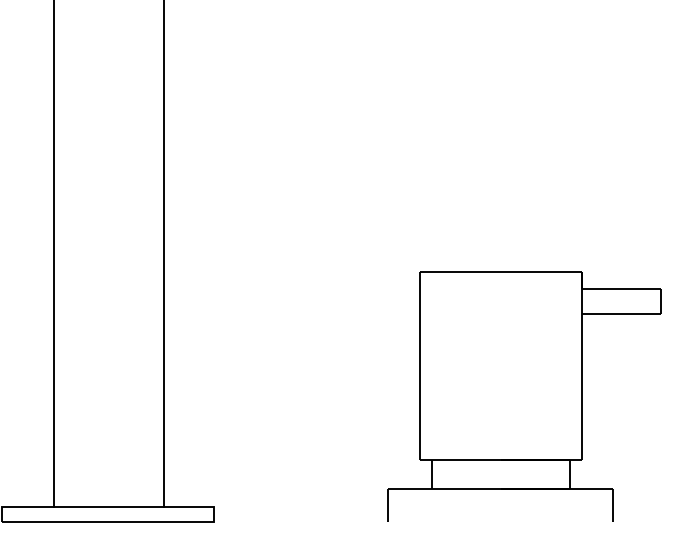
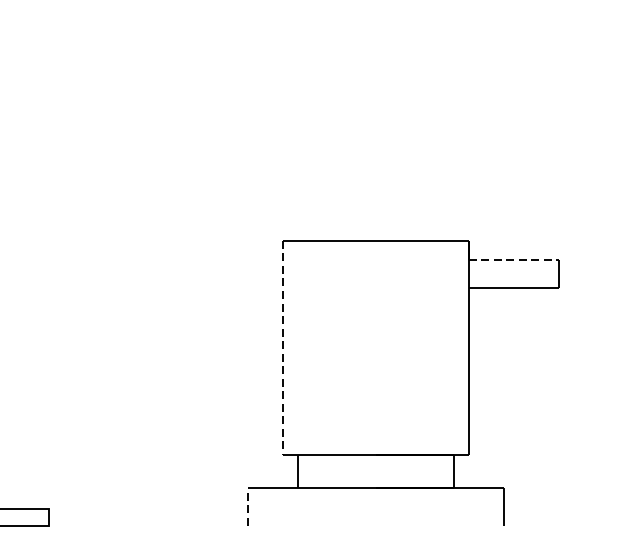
line: (621, 288) -> (513, 259), solid -> dashed
line: (419, 365) -> (283, 347), solid -> dashed
line: (388, 505) -> (247, 506), solid -> dashed

